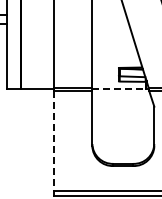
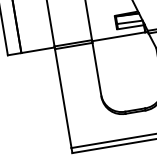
line: (119, 89) -> (119, 37), dashed -> solid
line: (54, 140) -> (63, 98), dashed -> solid

